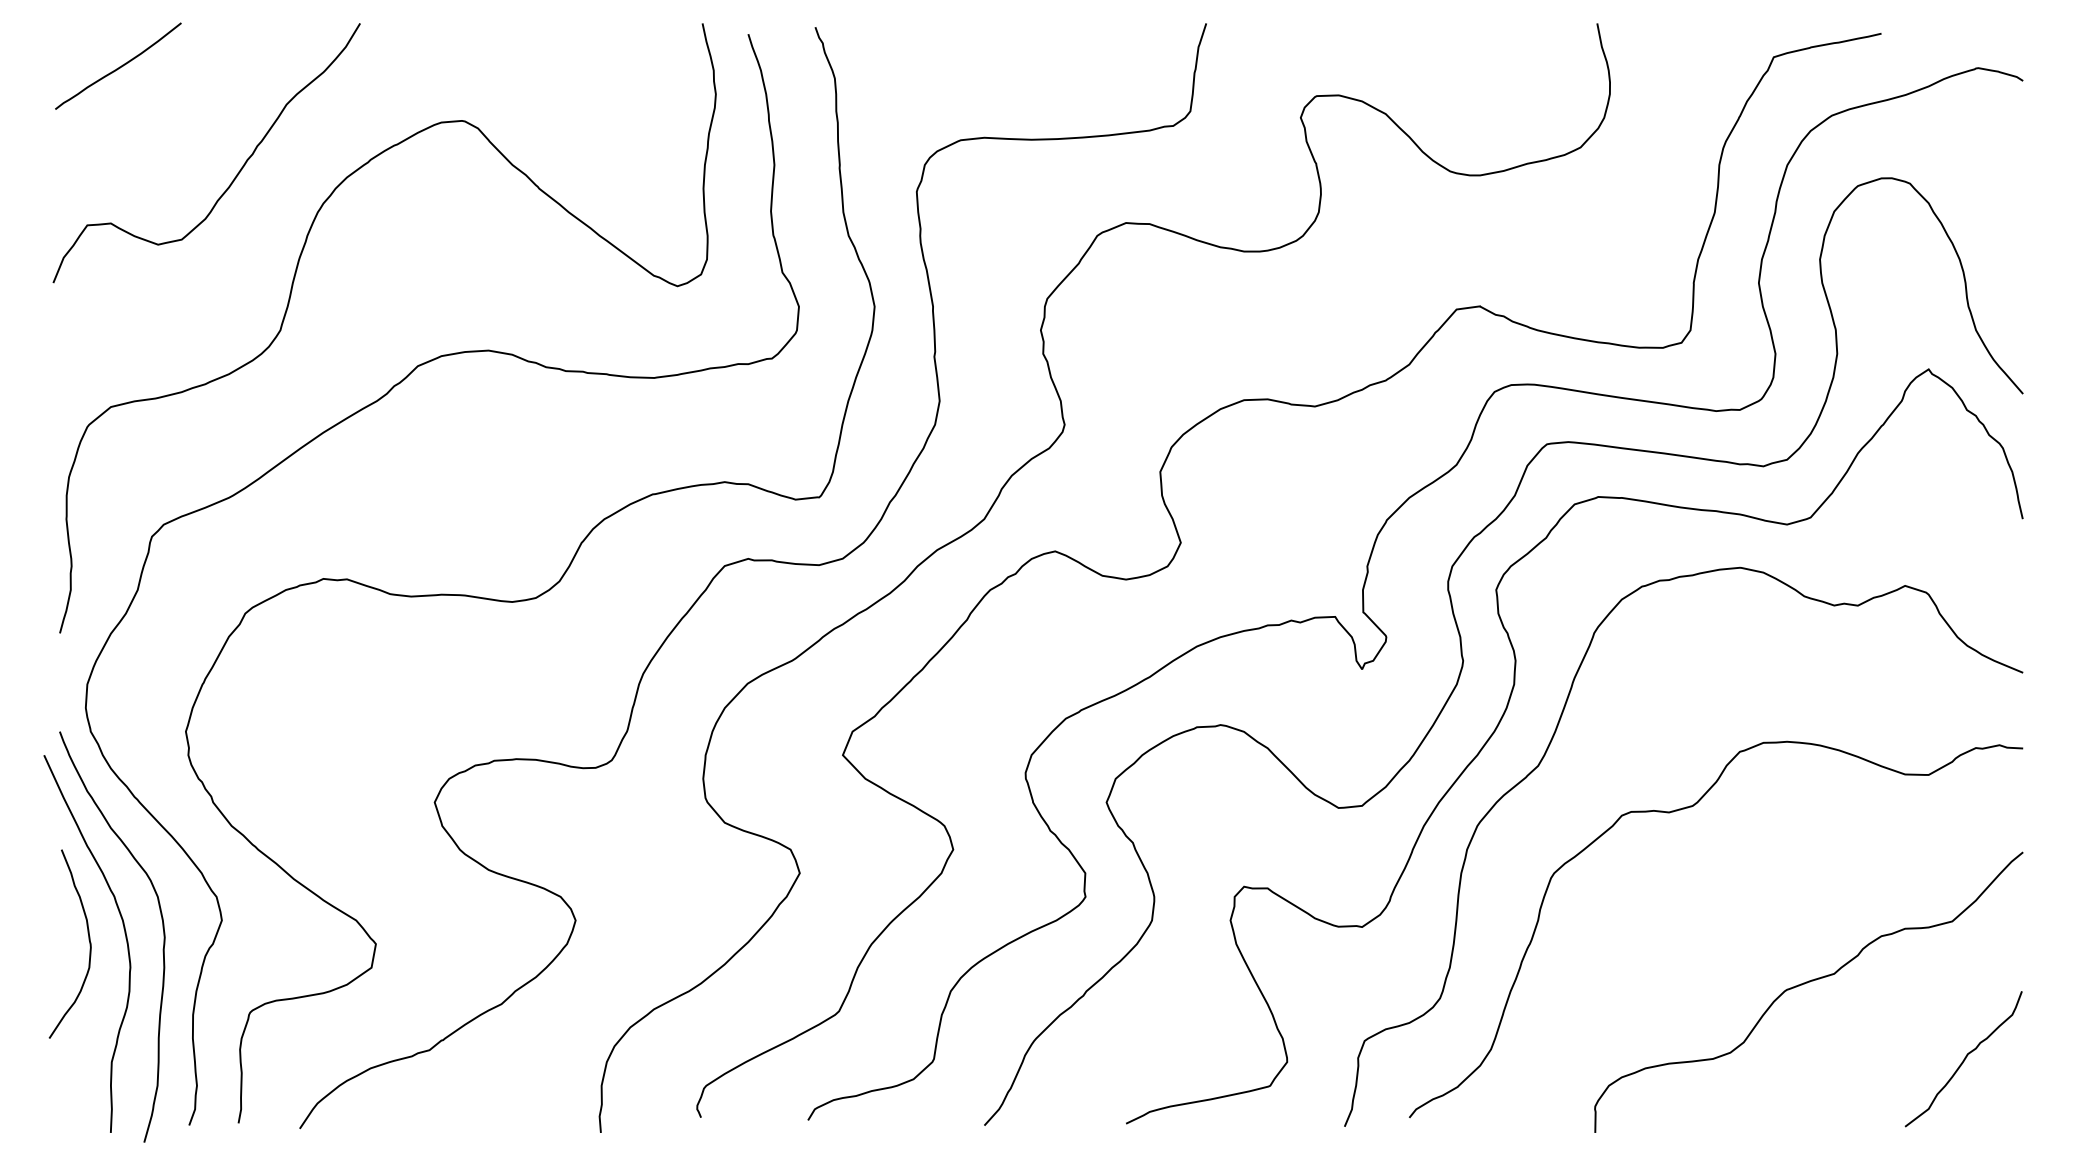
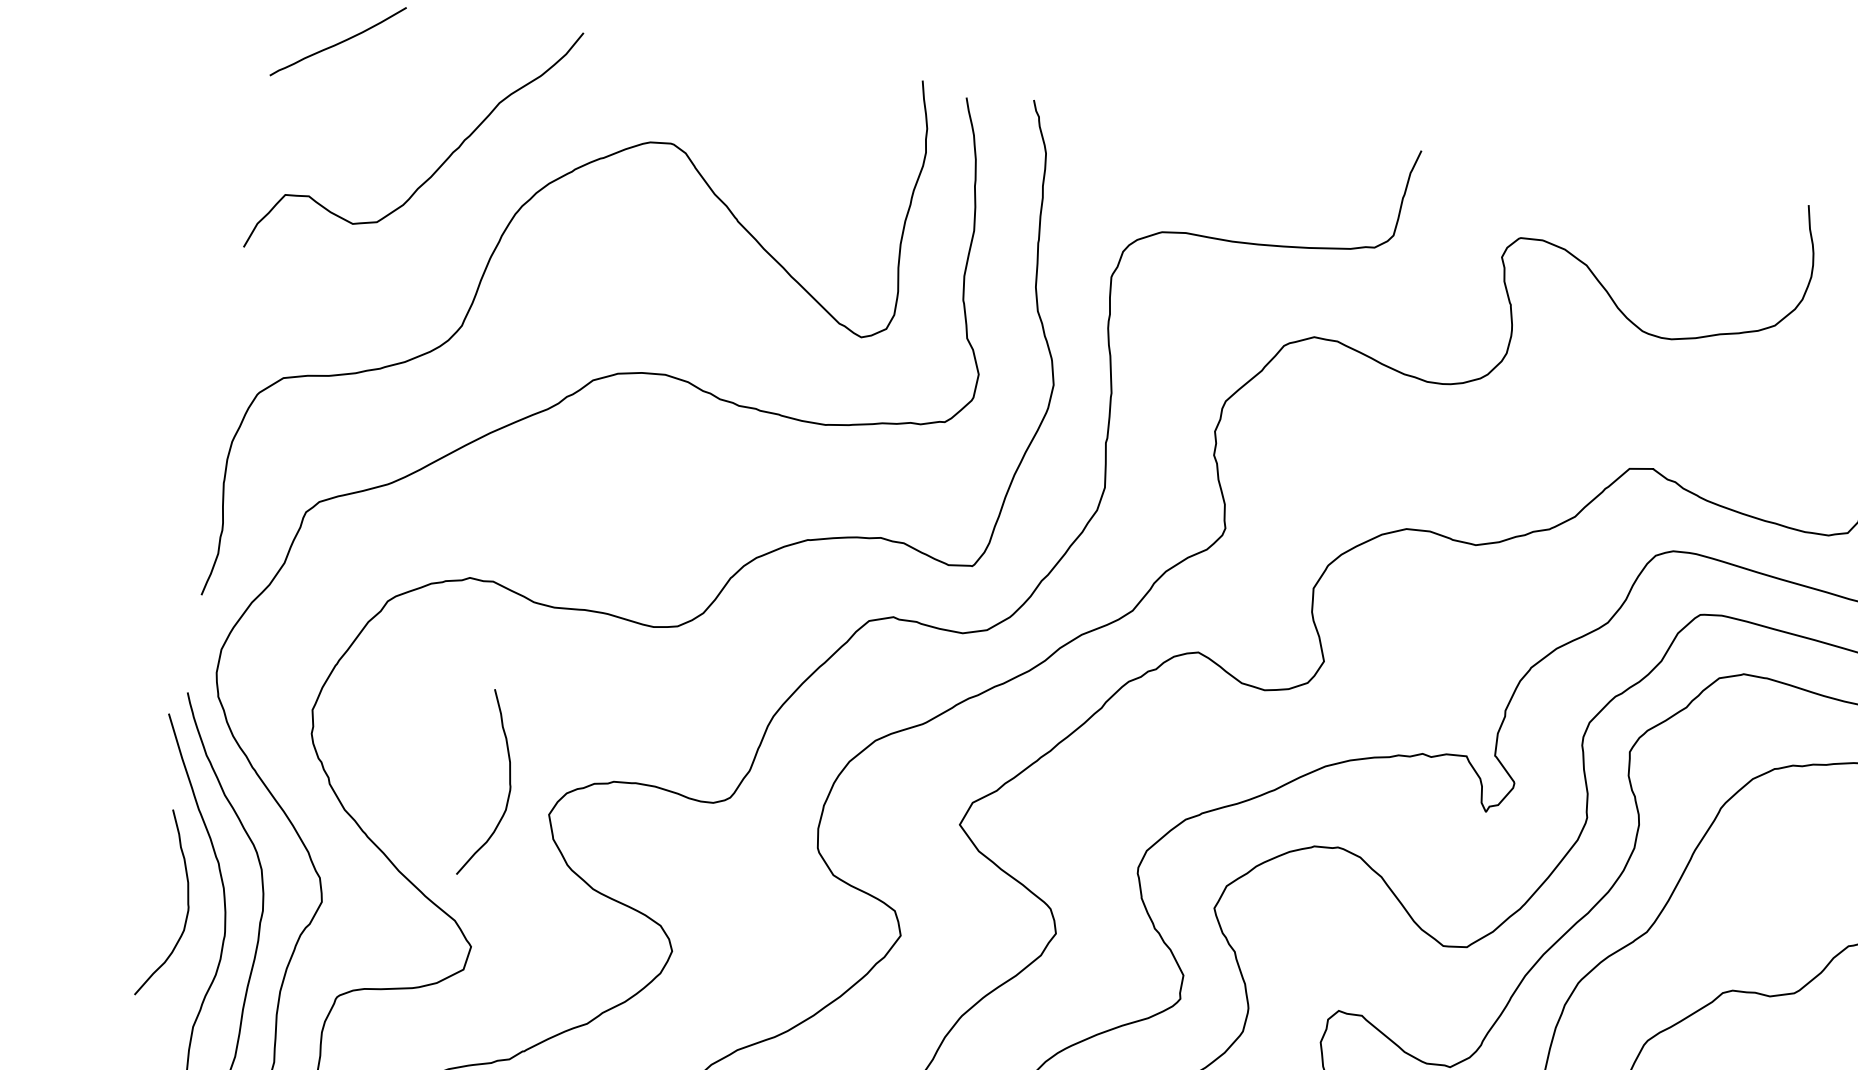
curve: (390, 776) -> (508, 782), added

